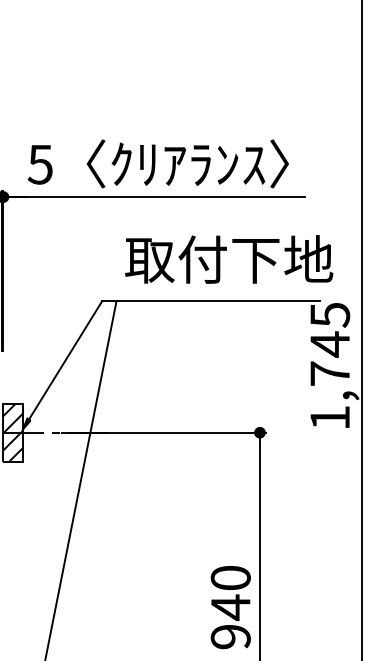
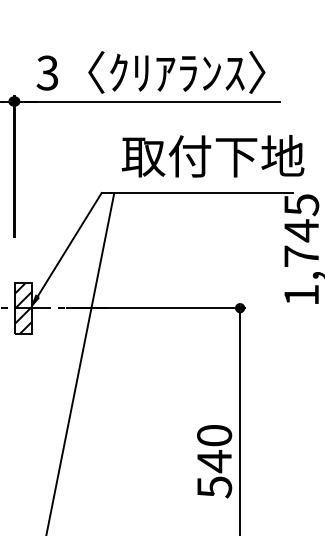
text: (39, 164) -> (46, 72), 5 -> 3
text: (230, 637) -> (214, 487), 940 -> 540

